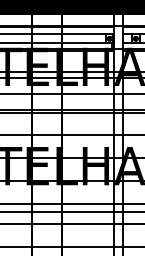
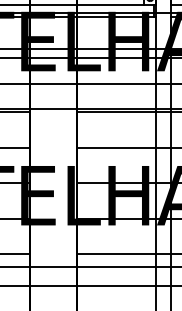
hatch: (47, 157) -> (53, 182), removed

